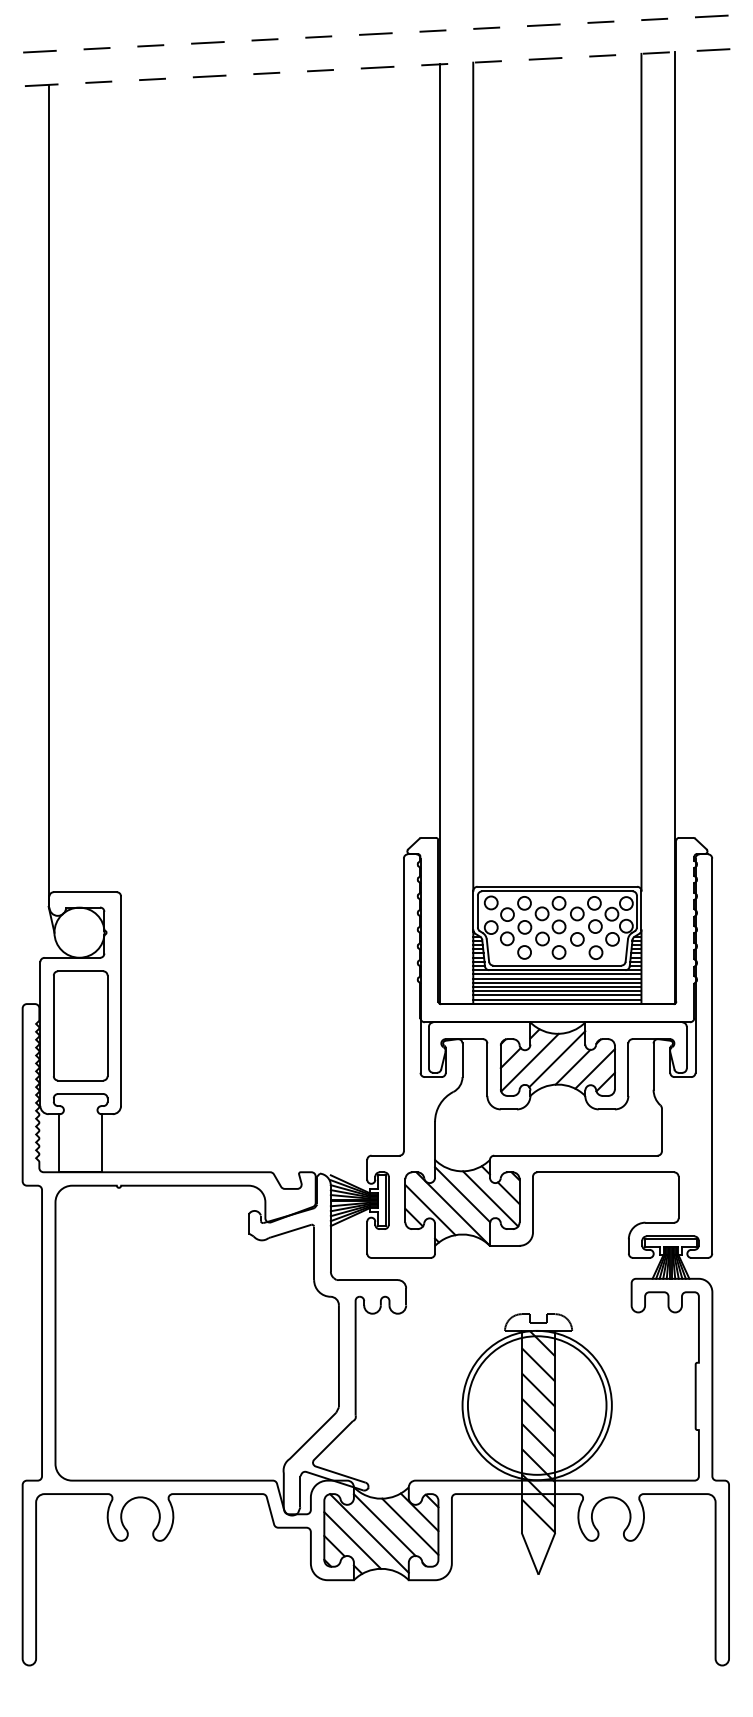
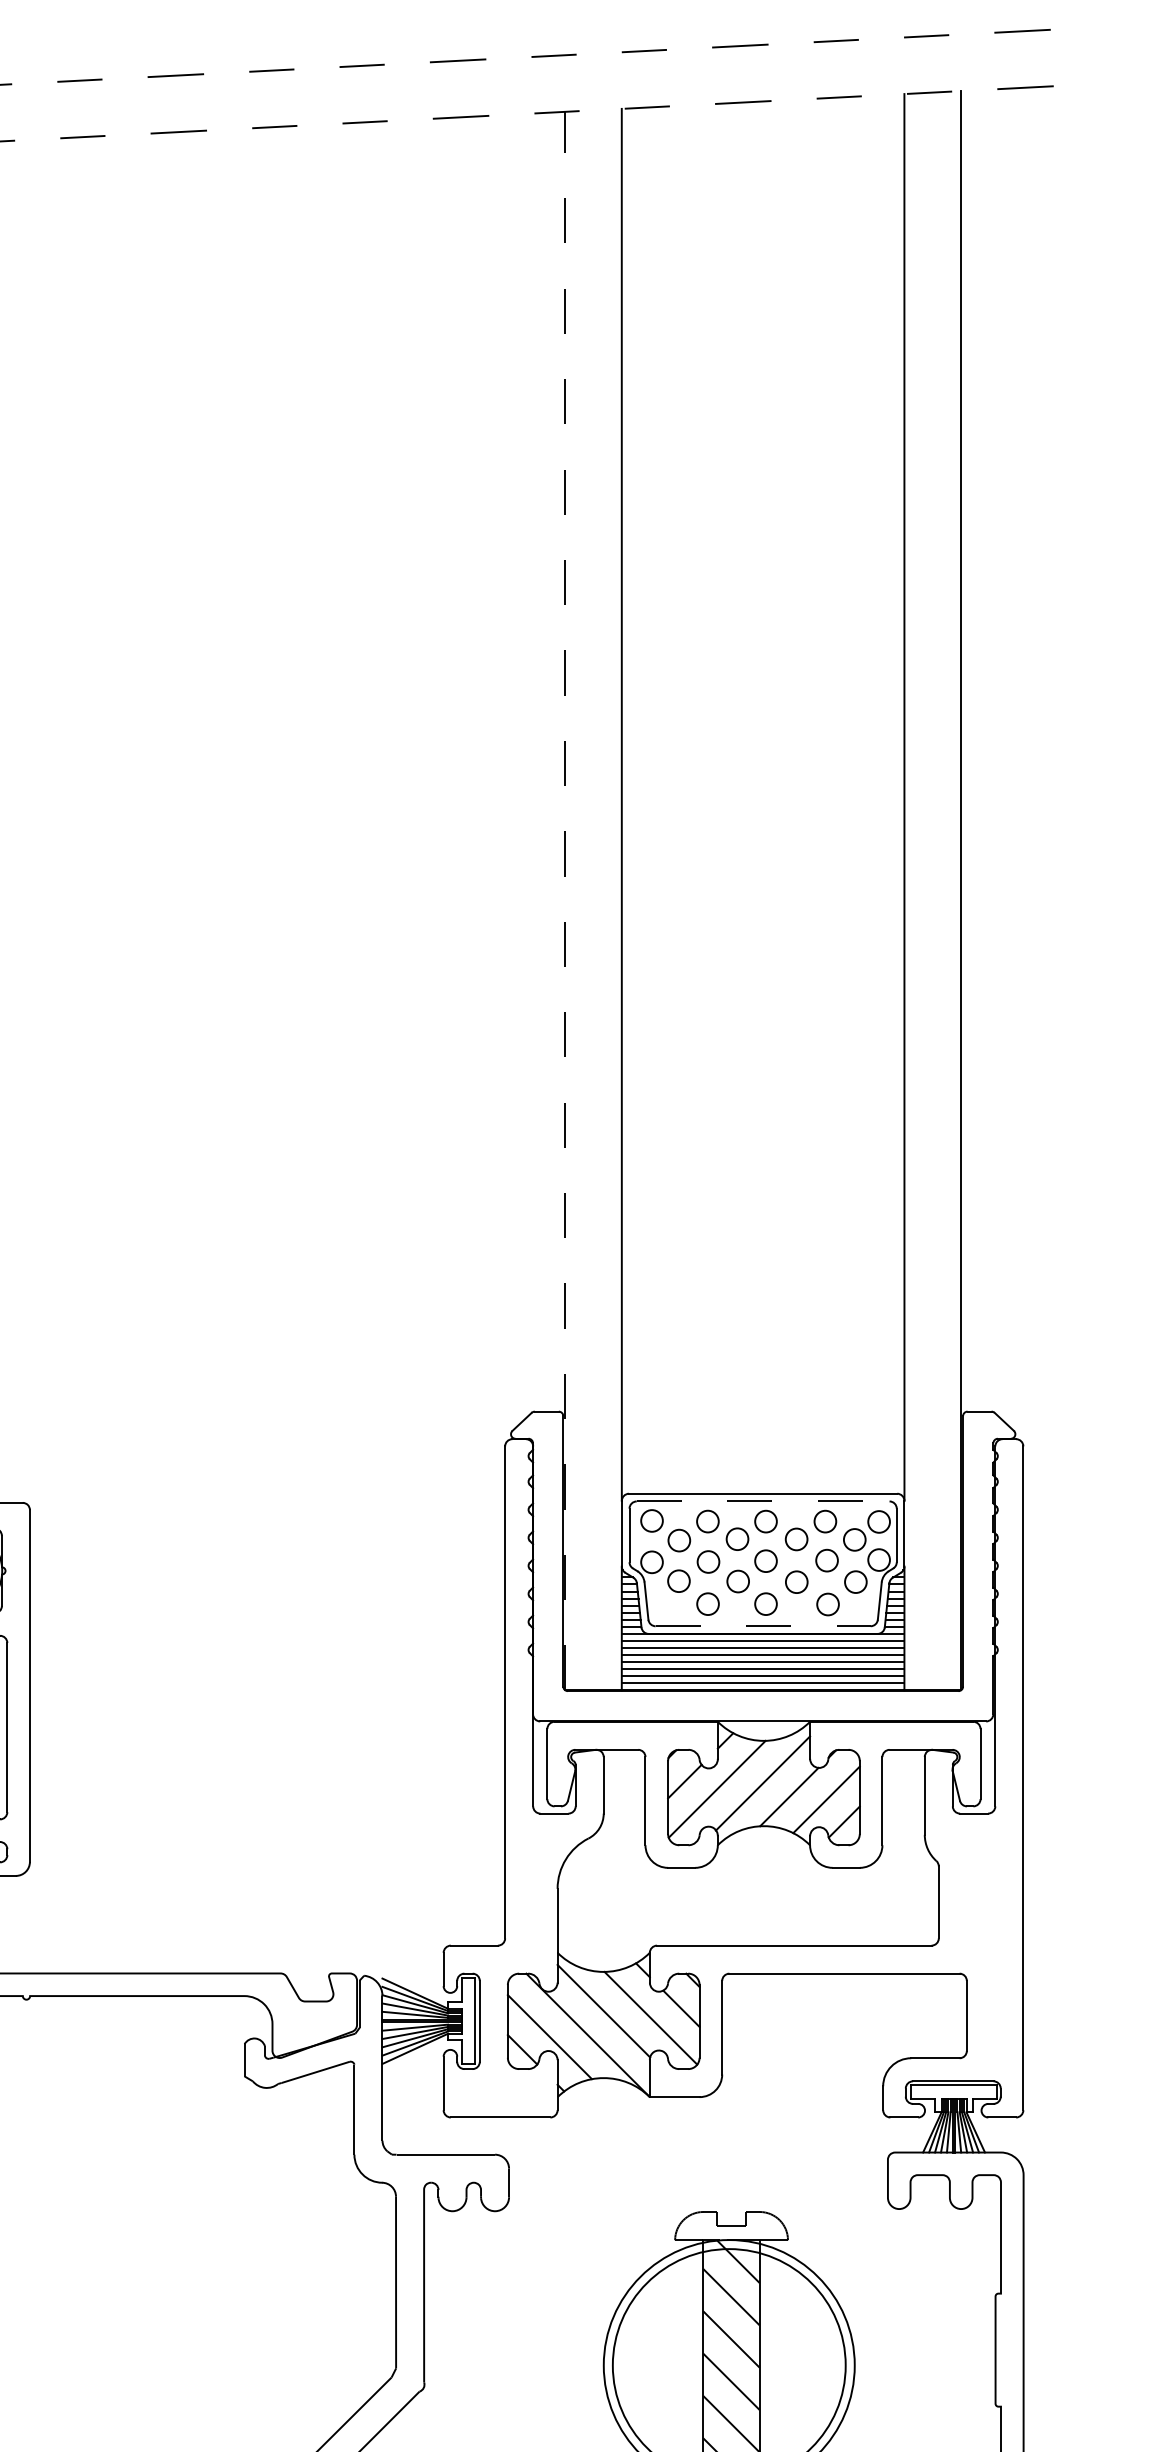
line: (439, 534) -> (565, 901), solid -> dashed
line: (557, 891) -> (763, 1501), solid -> dashed
line: (557, 965) -> (763, 1626), solid -> dashed

